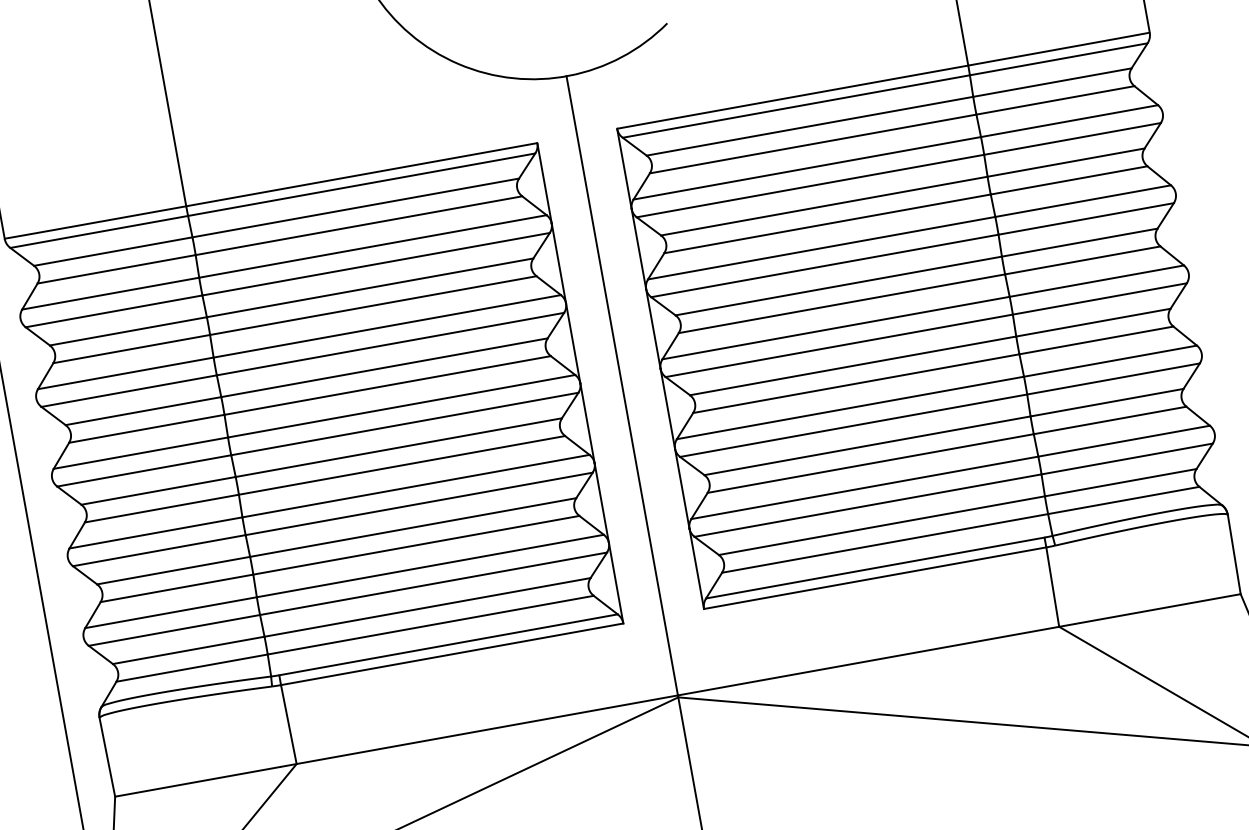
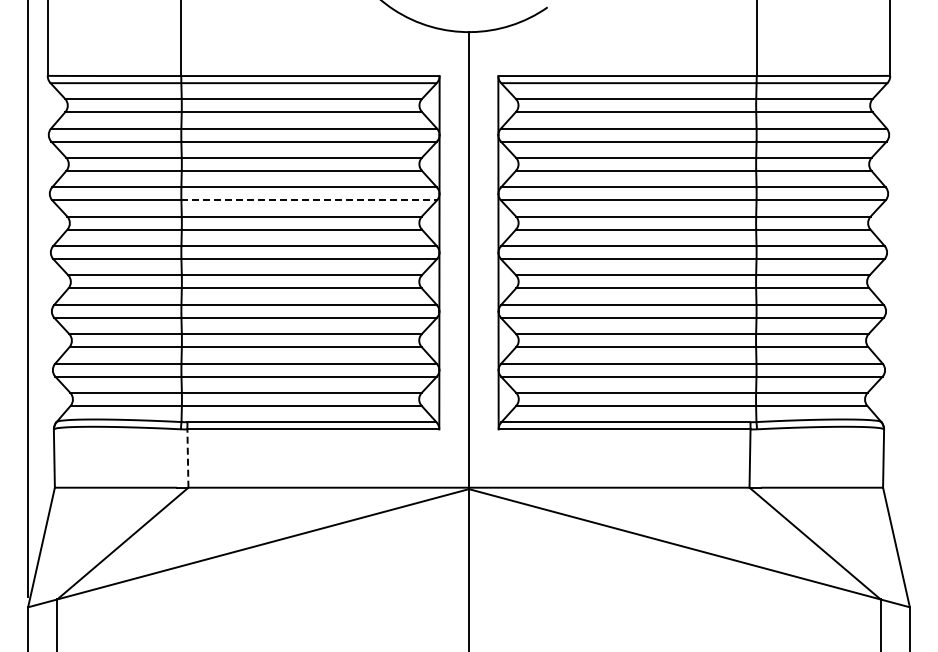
line: (390, 344) -> (309, 200), solid -> dashed
line: (288, 724) -> (187, 458), solid -> dashed

